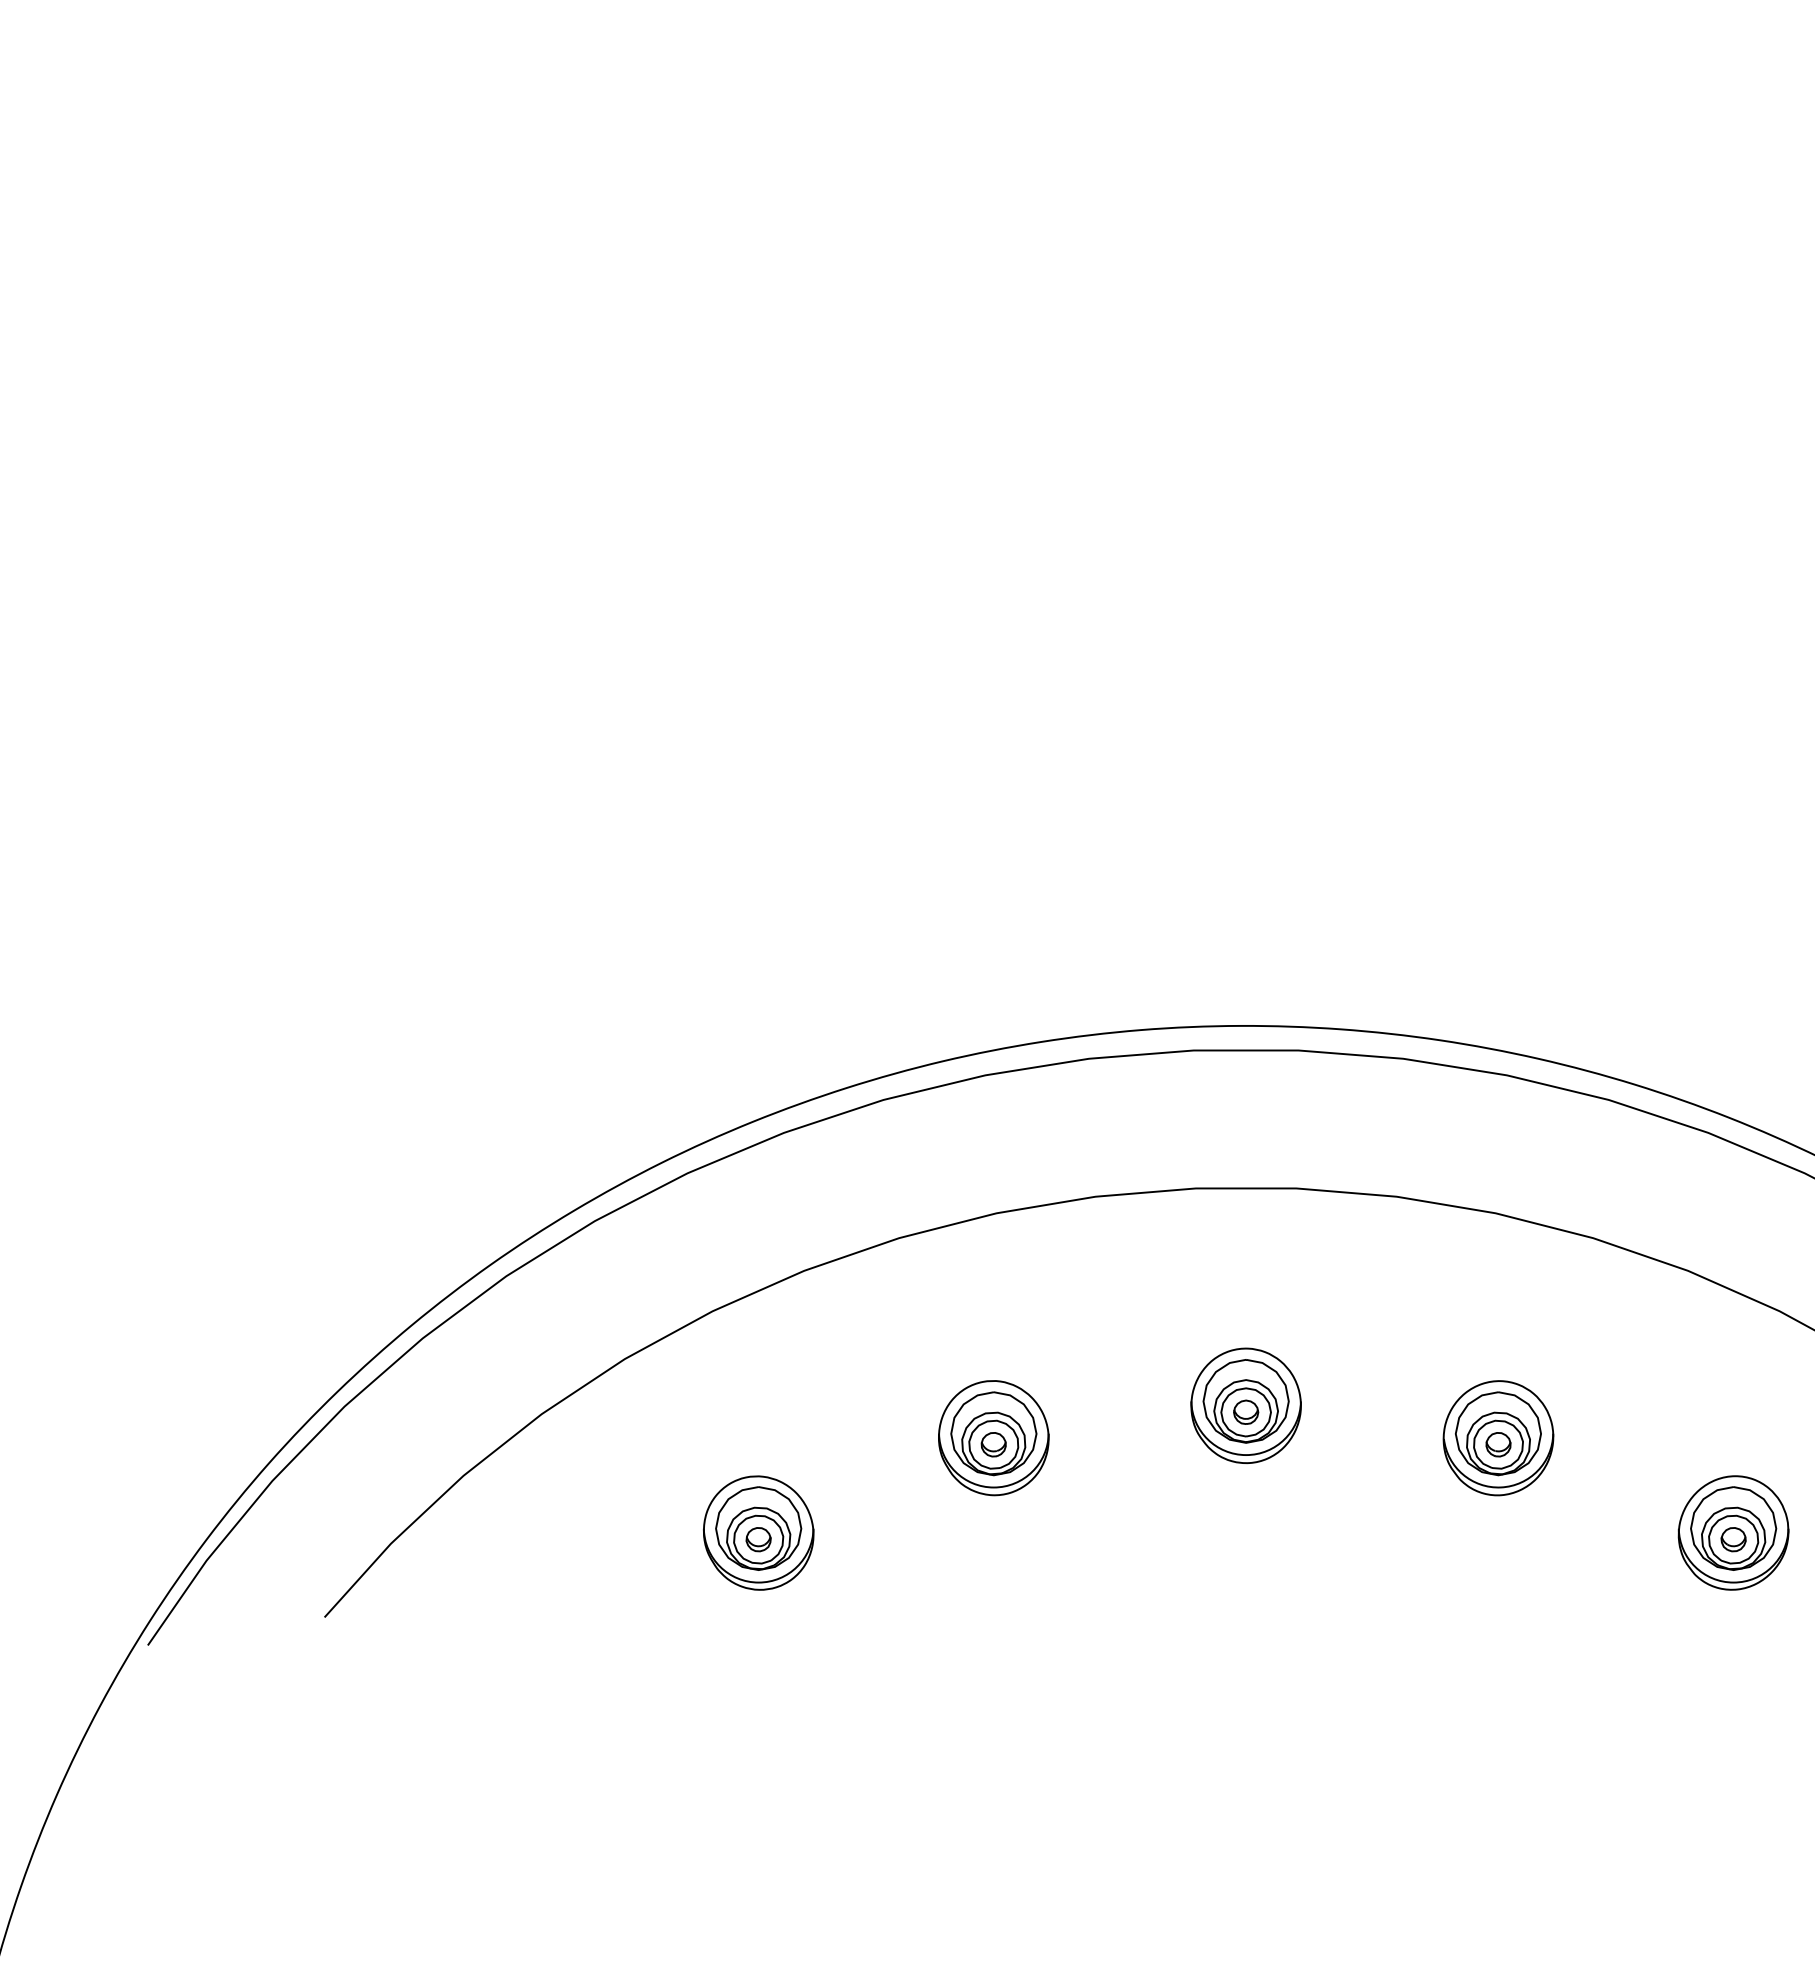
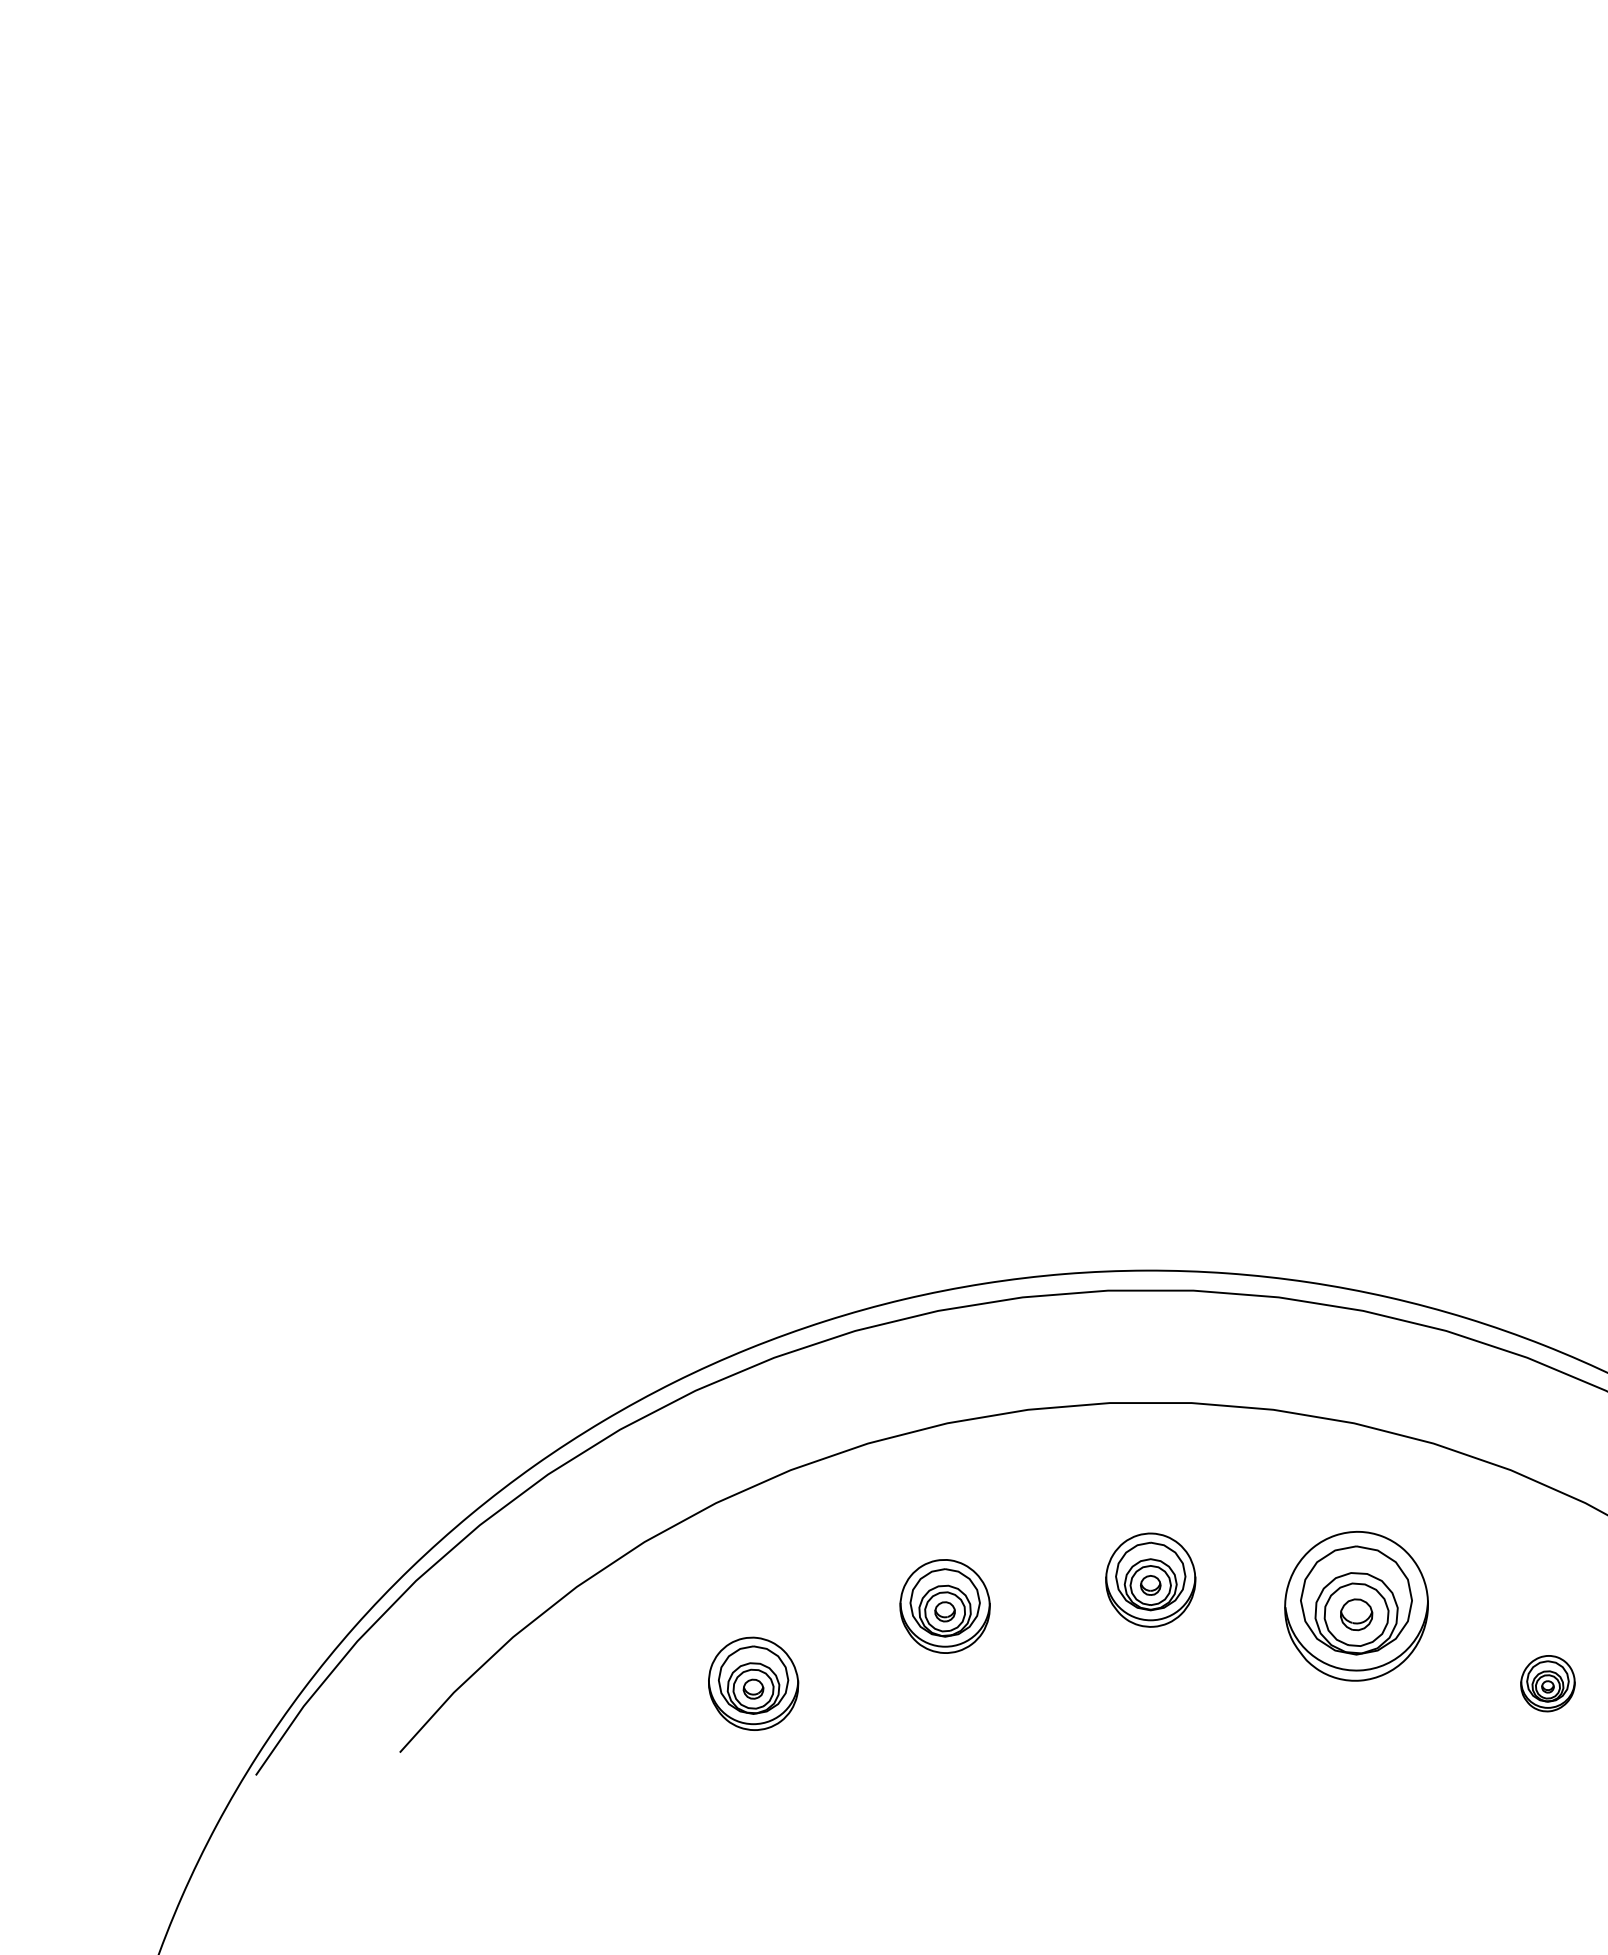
part: (1497, 1438) -> (1355, 1606), size x1.6
part: (1733, 1532) -> (1547, 1683), size x0.6

